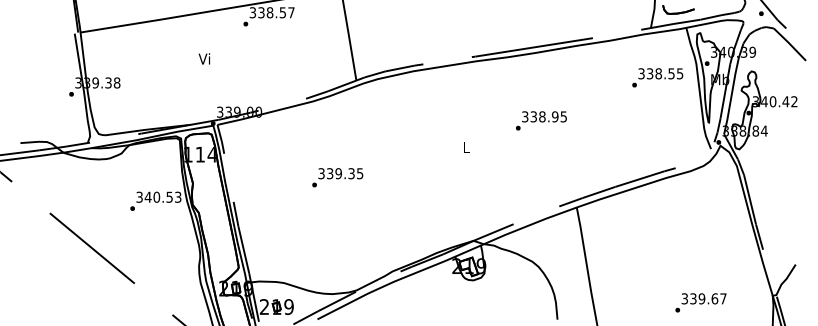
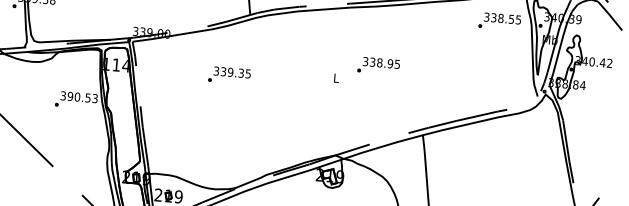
text: (657, 77) -> (499, 21), moved
text: (541, 120) -> (378, 65), moved
text: (337, 177) -> (229, 75), moved
text: (147, 196) -> (69, 95), 340.53 -> 390.53

